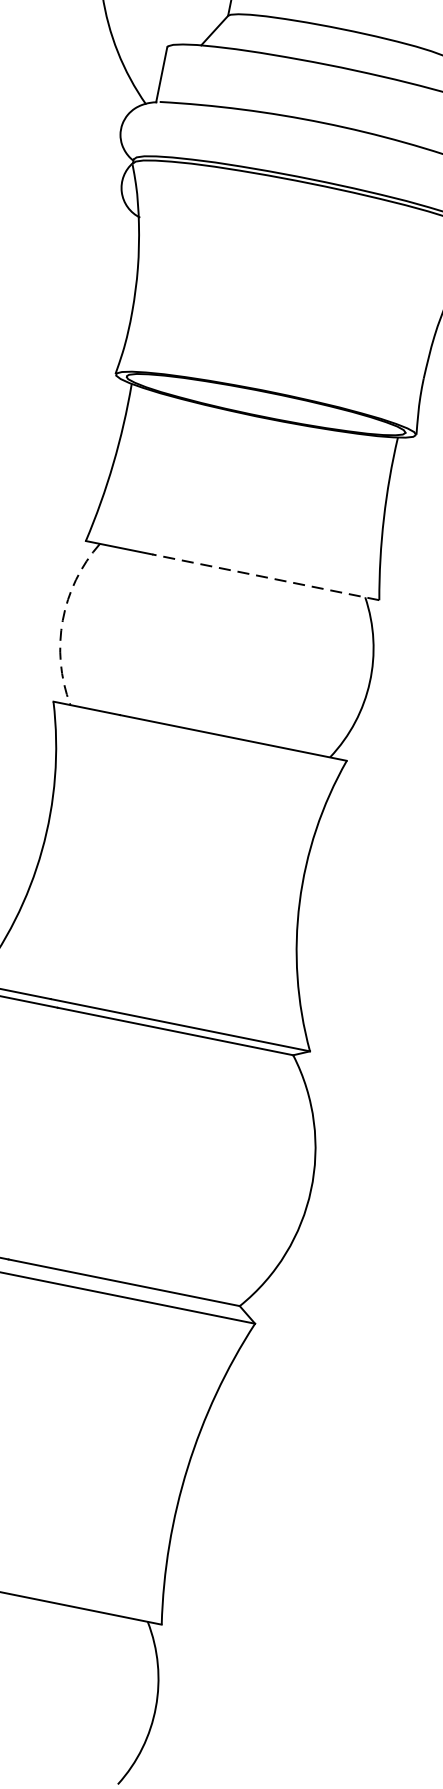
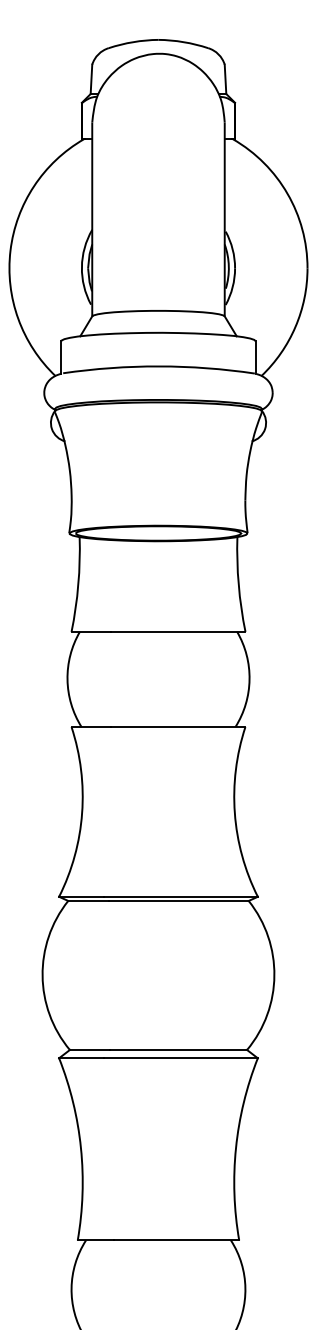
line: (264, 576) -> (177, 631), dashed -> solid
arc: (62, 620) -> (67, 679), dashed -> solid

